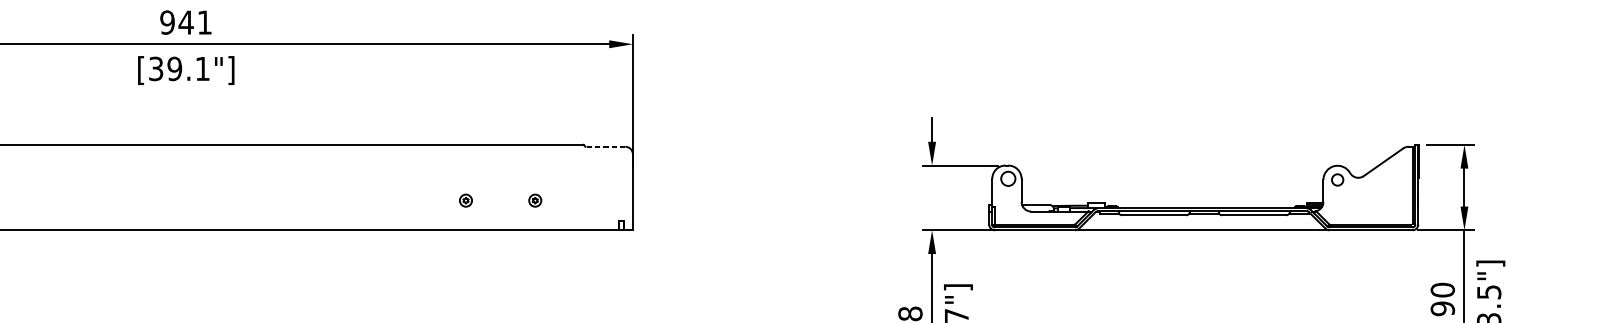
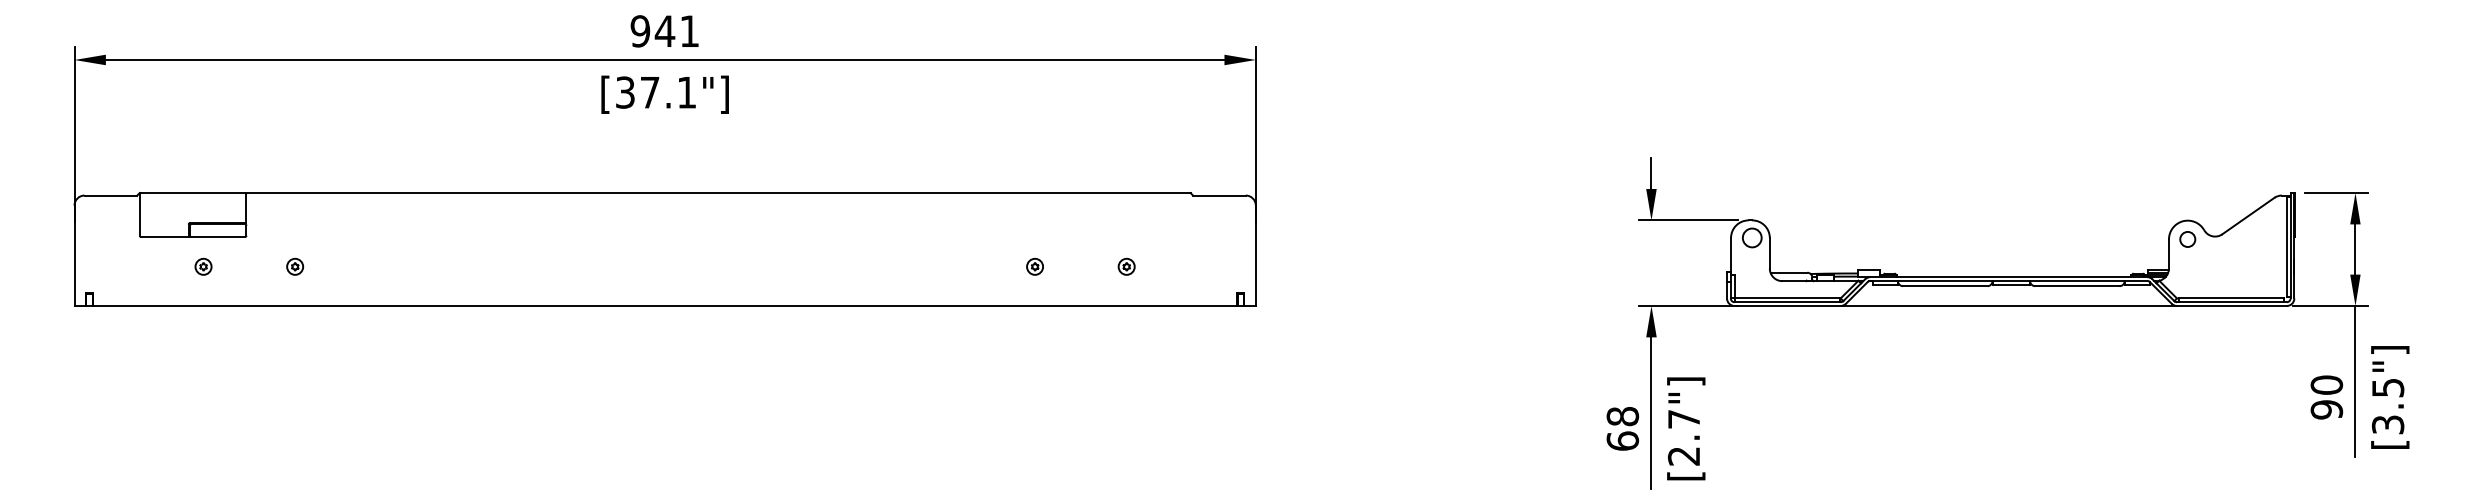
text: (174, 68) -> (649, 92), [39.1"] -> [37.1"]
line: (604, 146) -> (1218, 195), dashed -> solid

